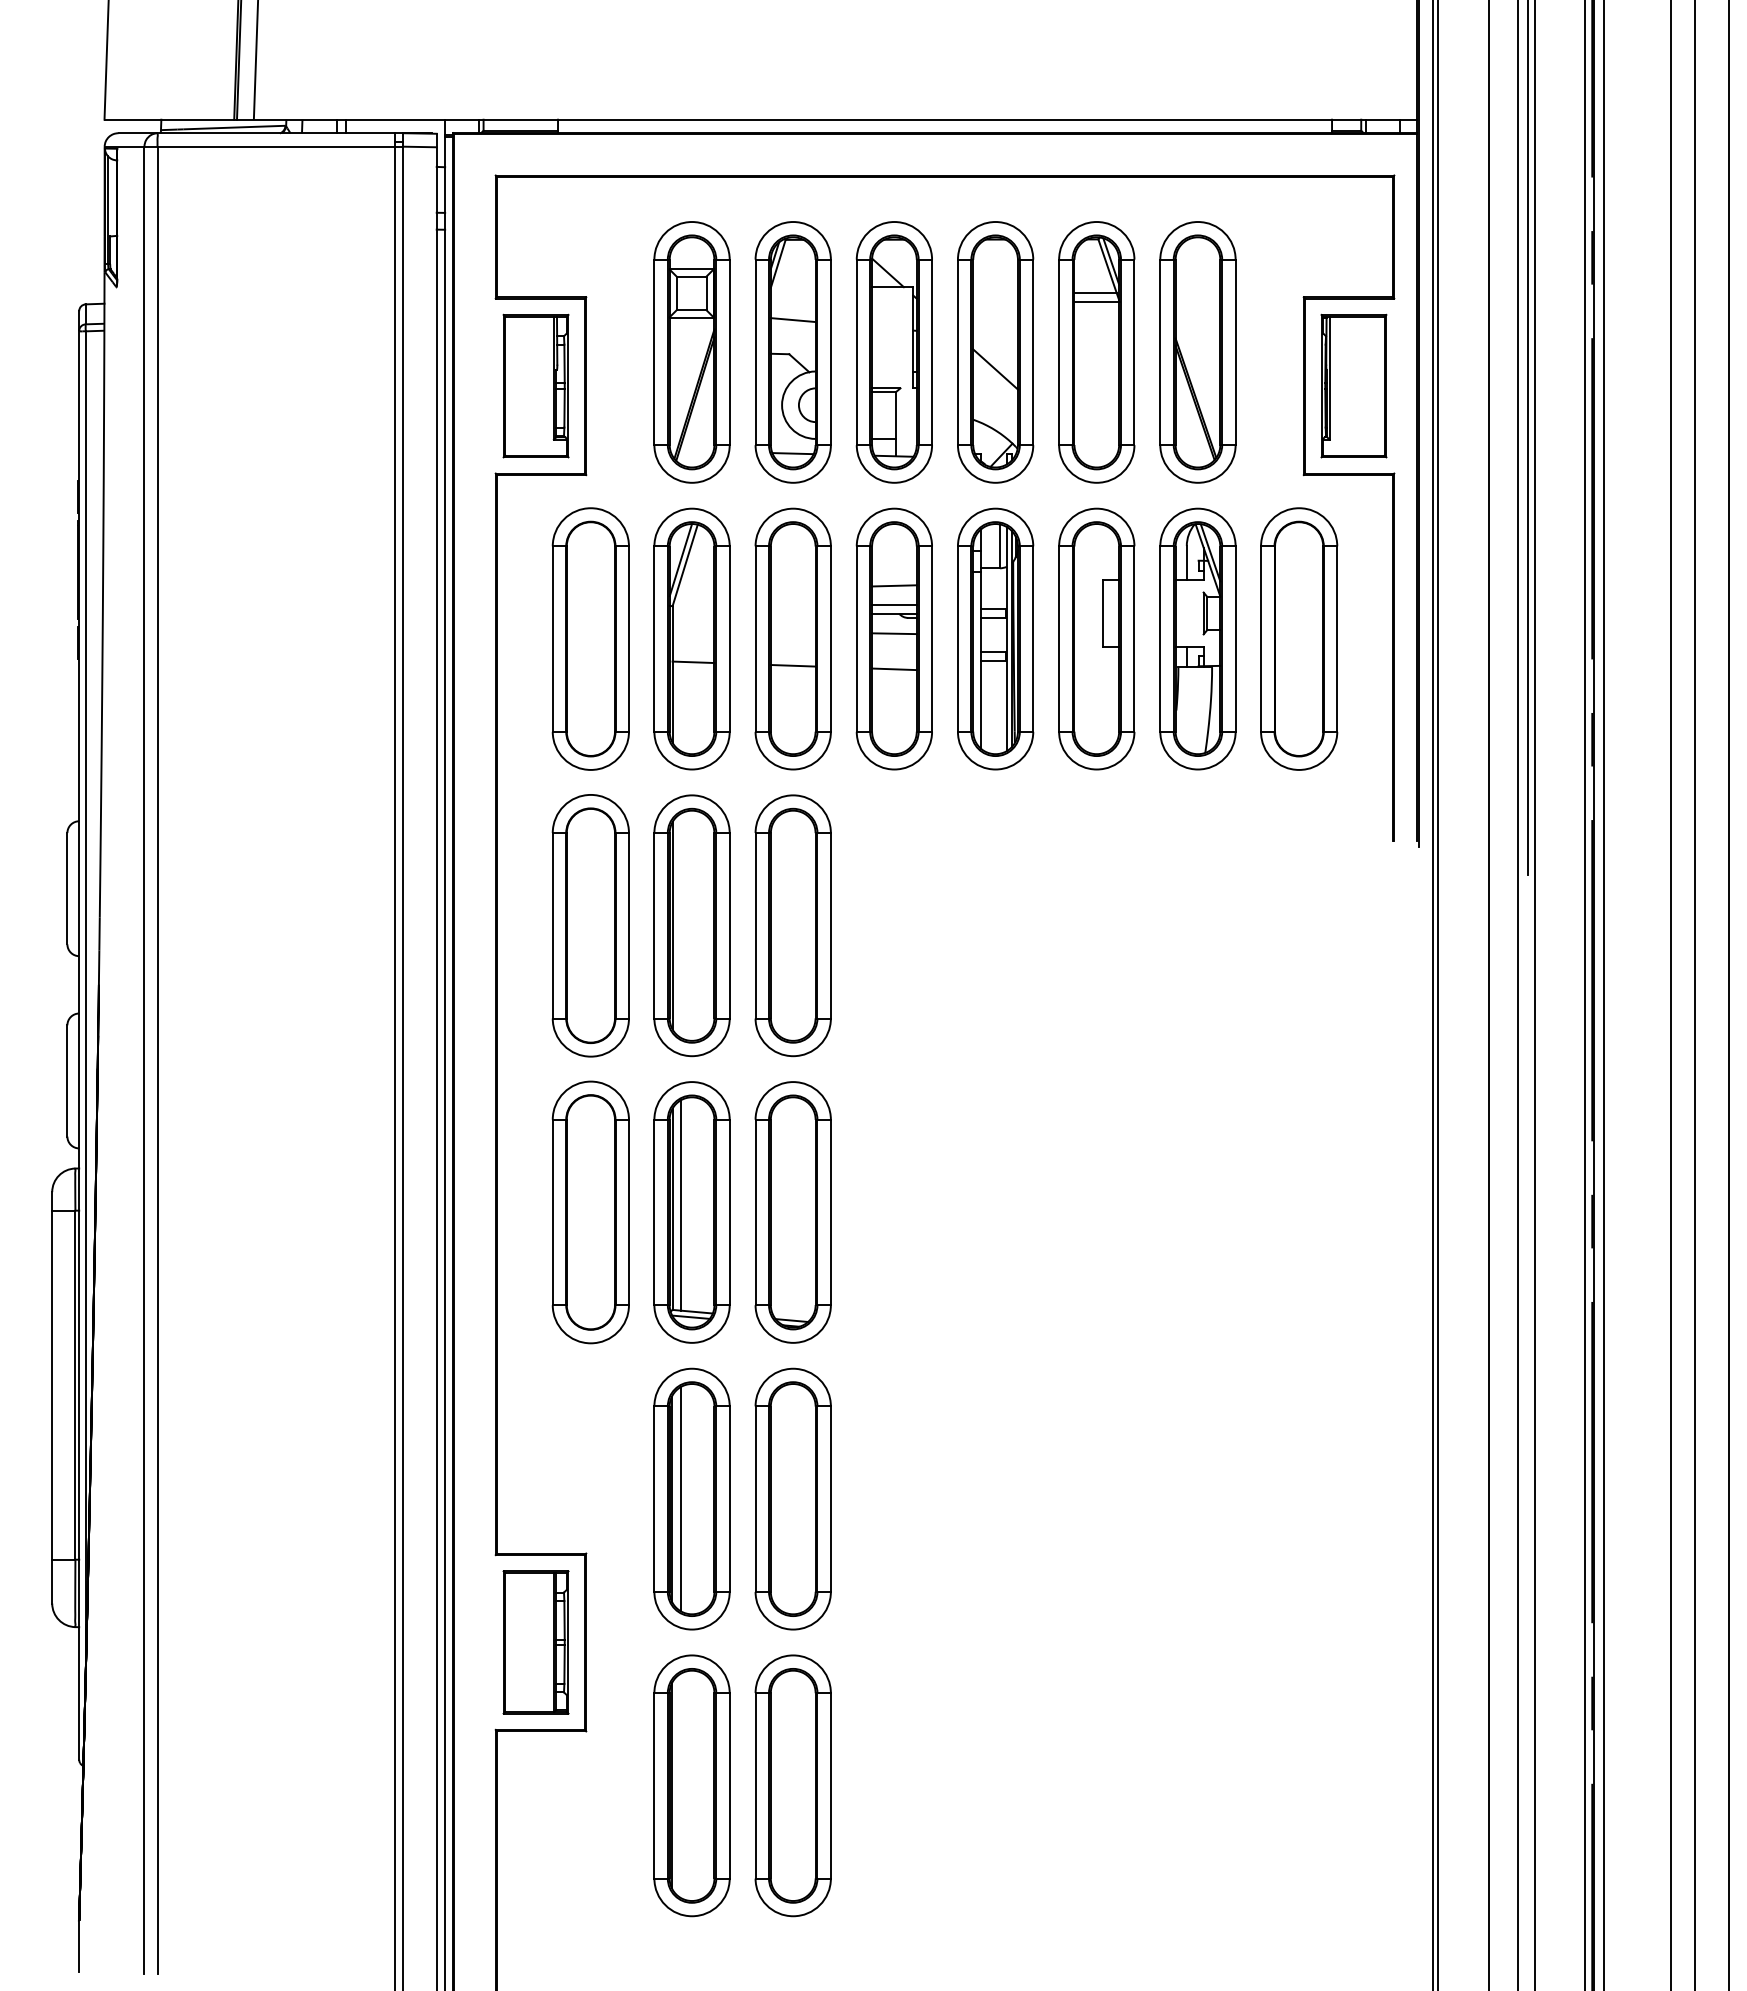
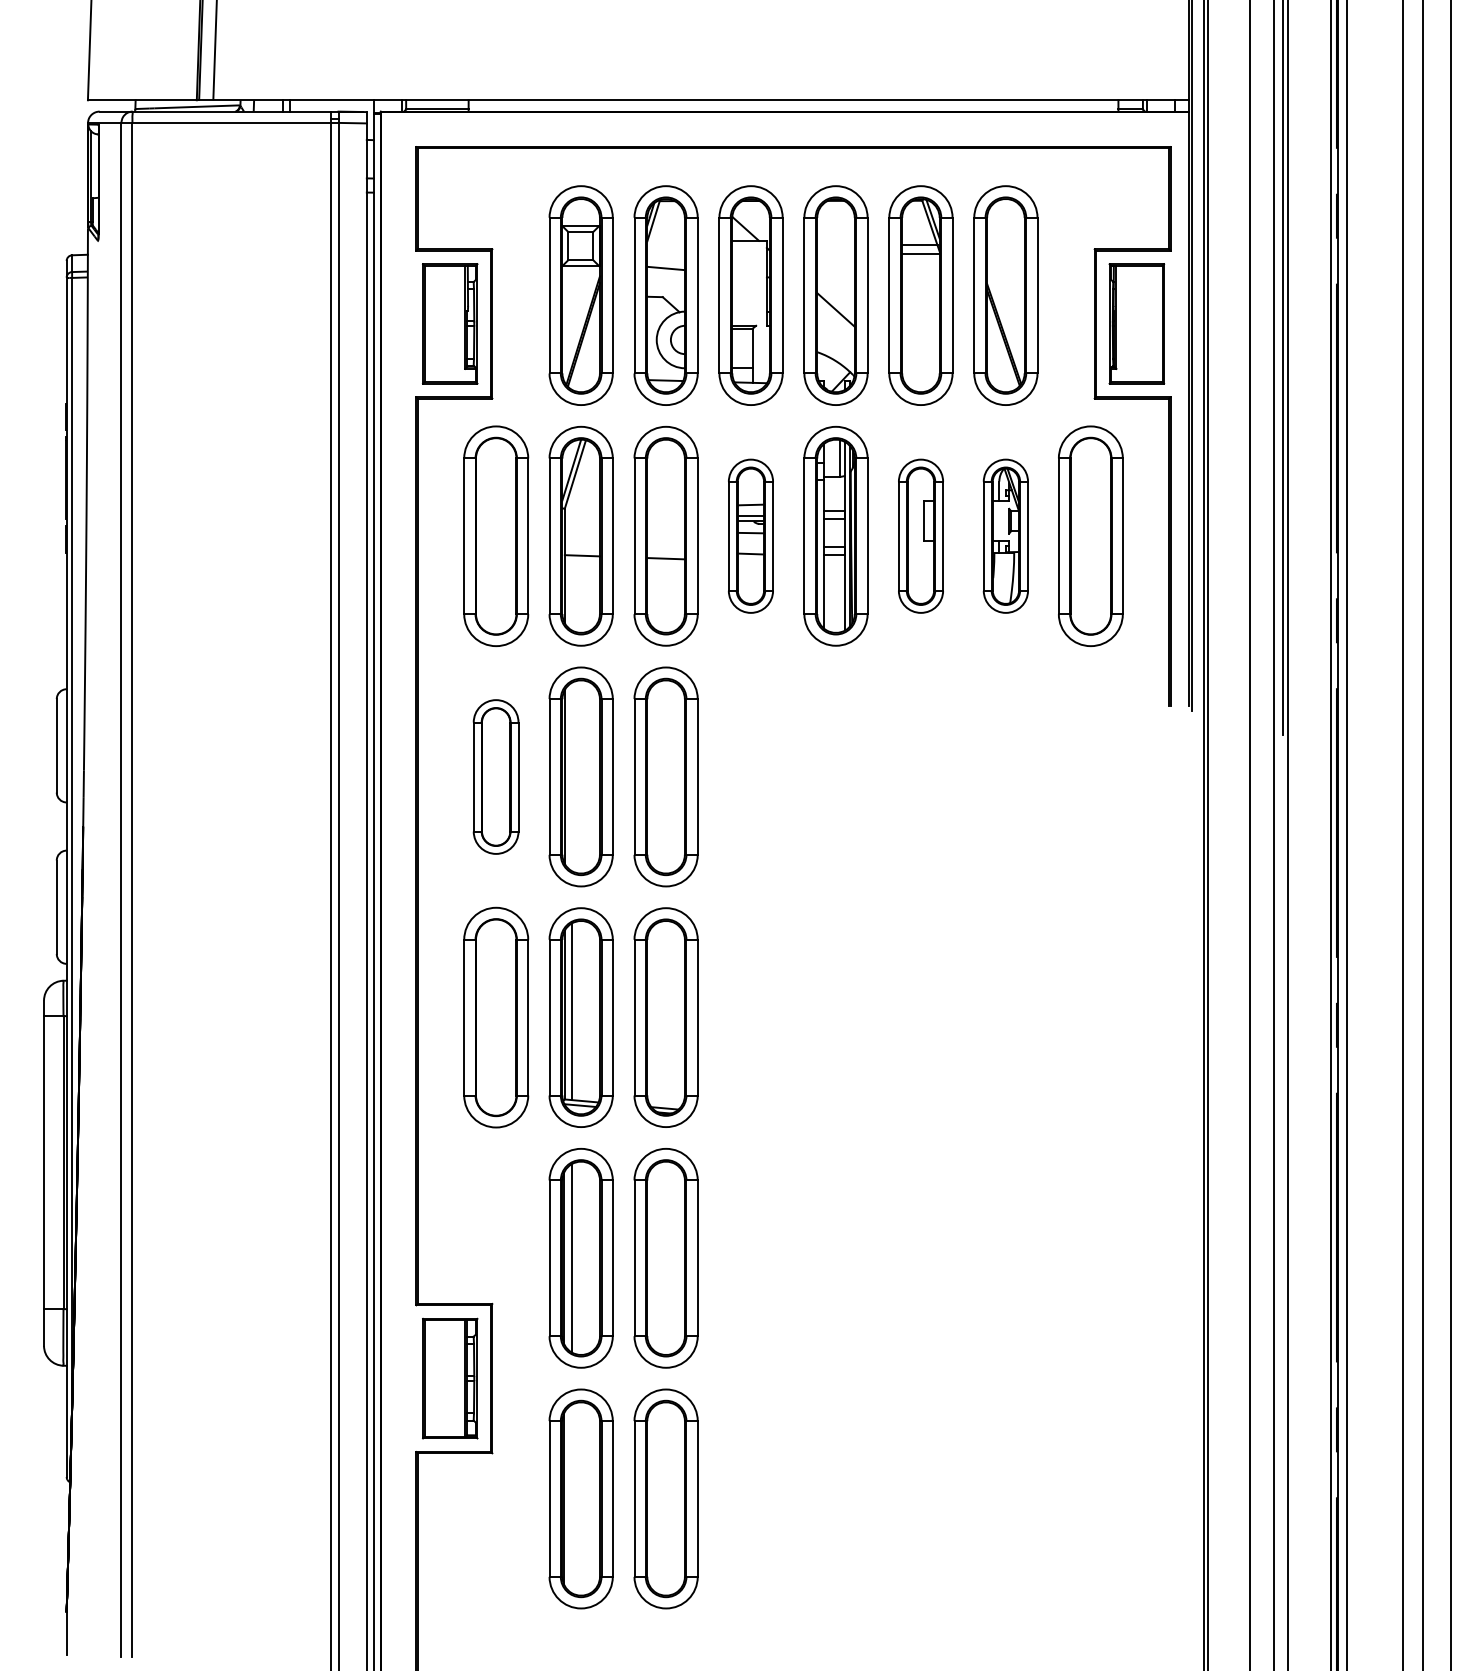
part: (893, 638) -> (750, 535), size x0.7
part: (1096, 638) -> (920, 535), size x0.7
part: (1197, 638) -> (1005, 535), size x0.7
part: (590, 925) -> (495, 776), size x0.7

